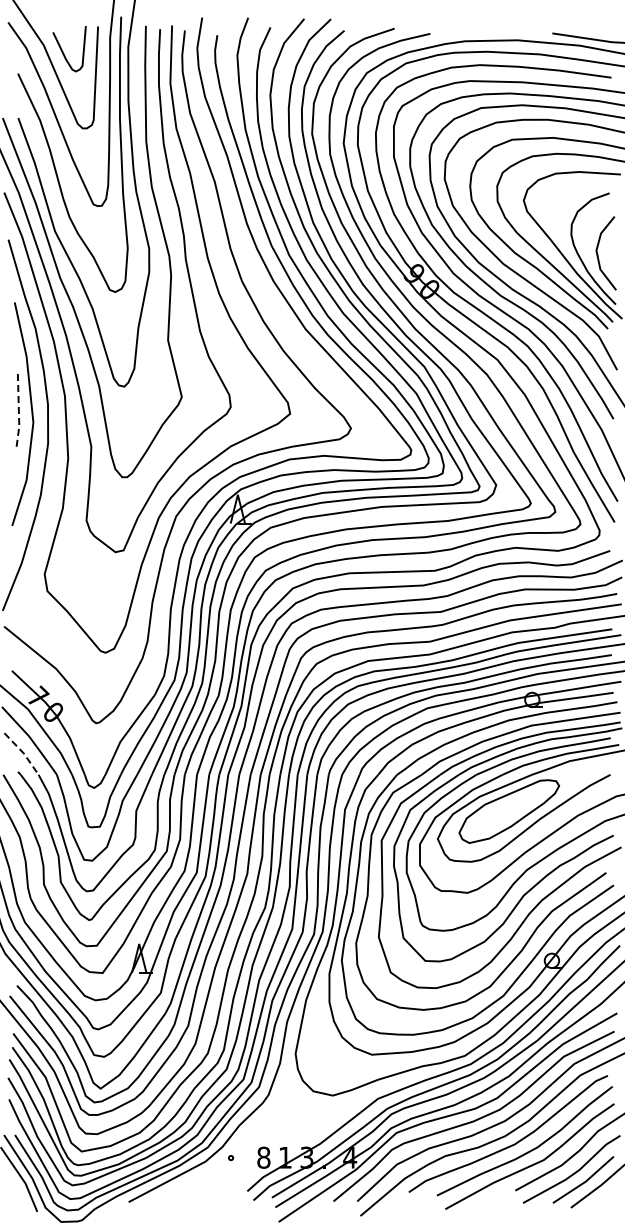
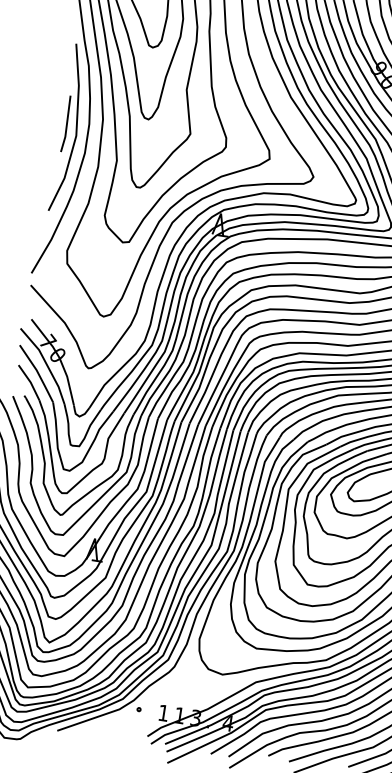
line: (18, 409) -> (66, 124), dashed -> solid
line: (23, 753) -> (30, 382), dashed -> solid
text: (263, 1157) -> (163, 712), 8 -> 1

